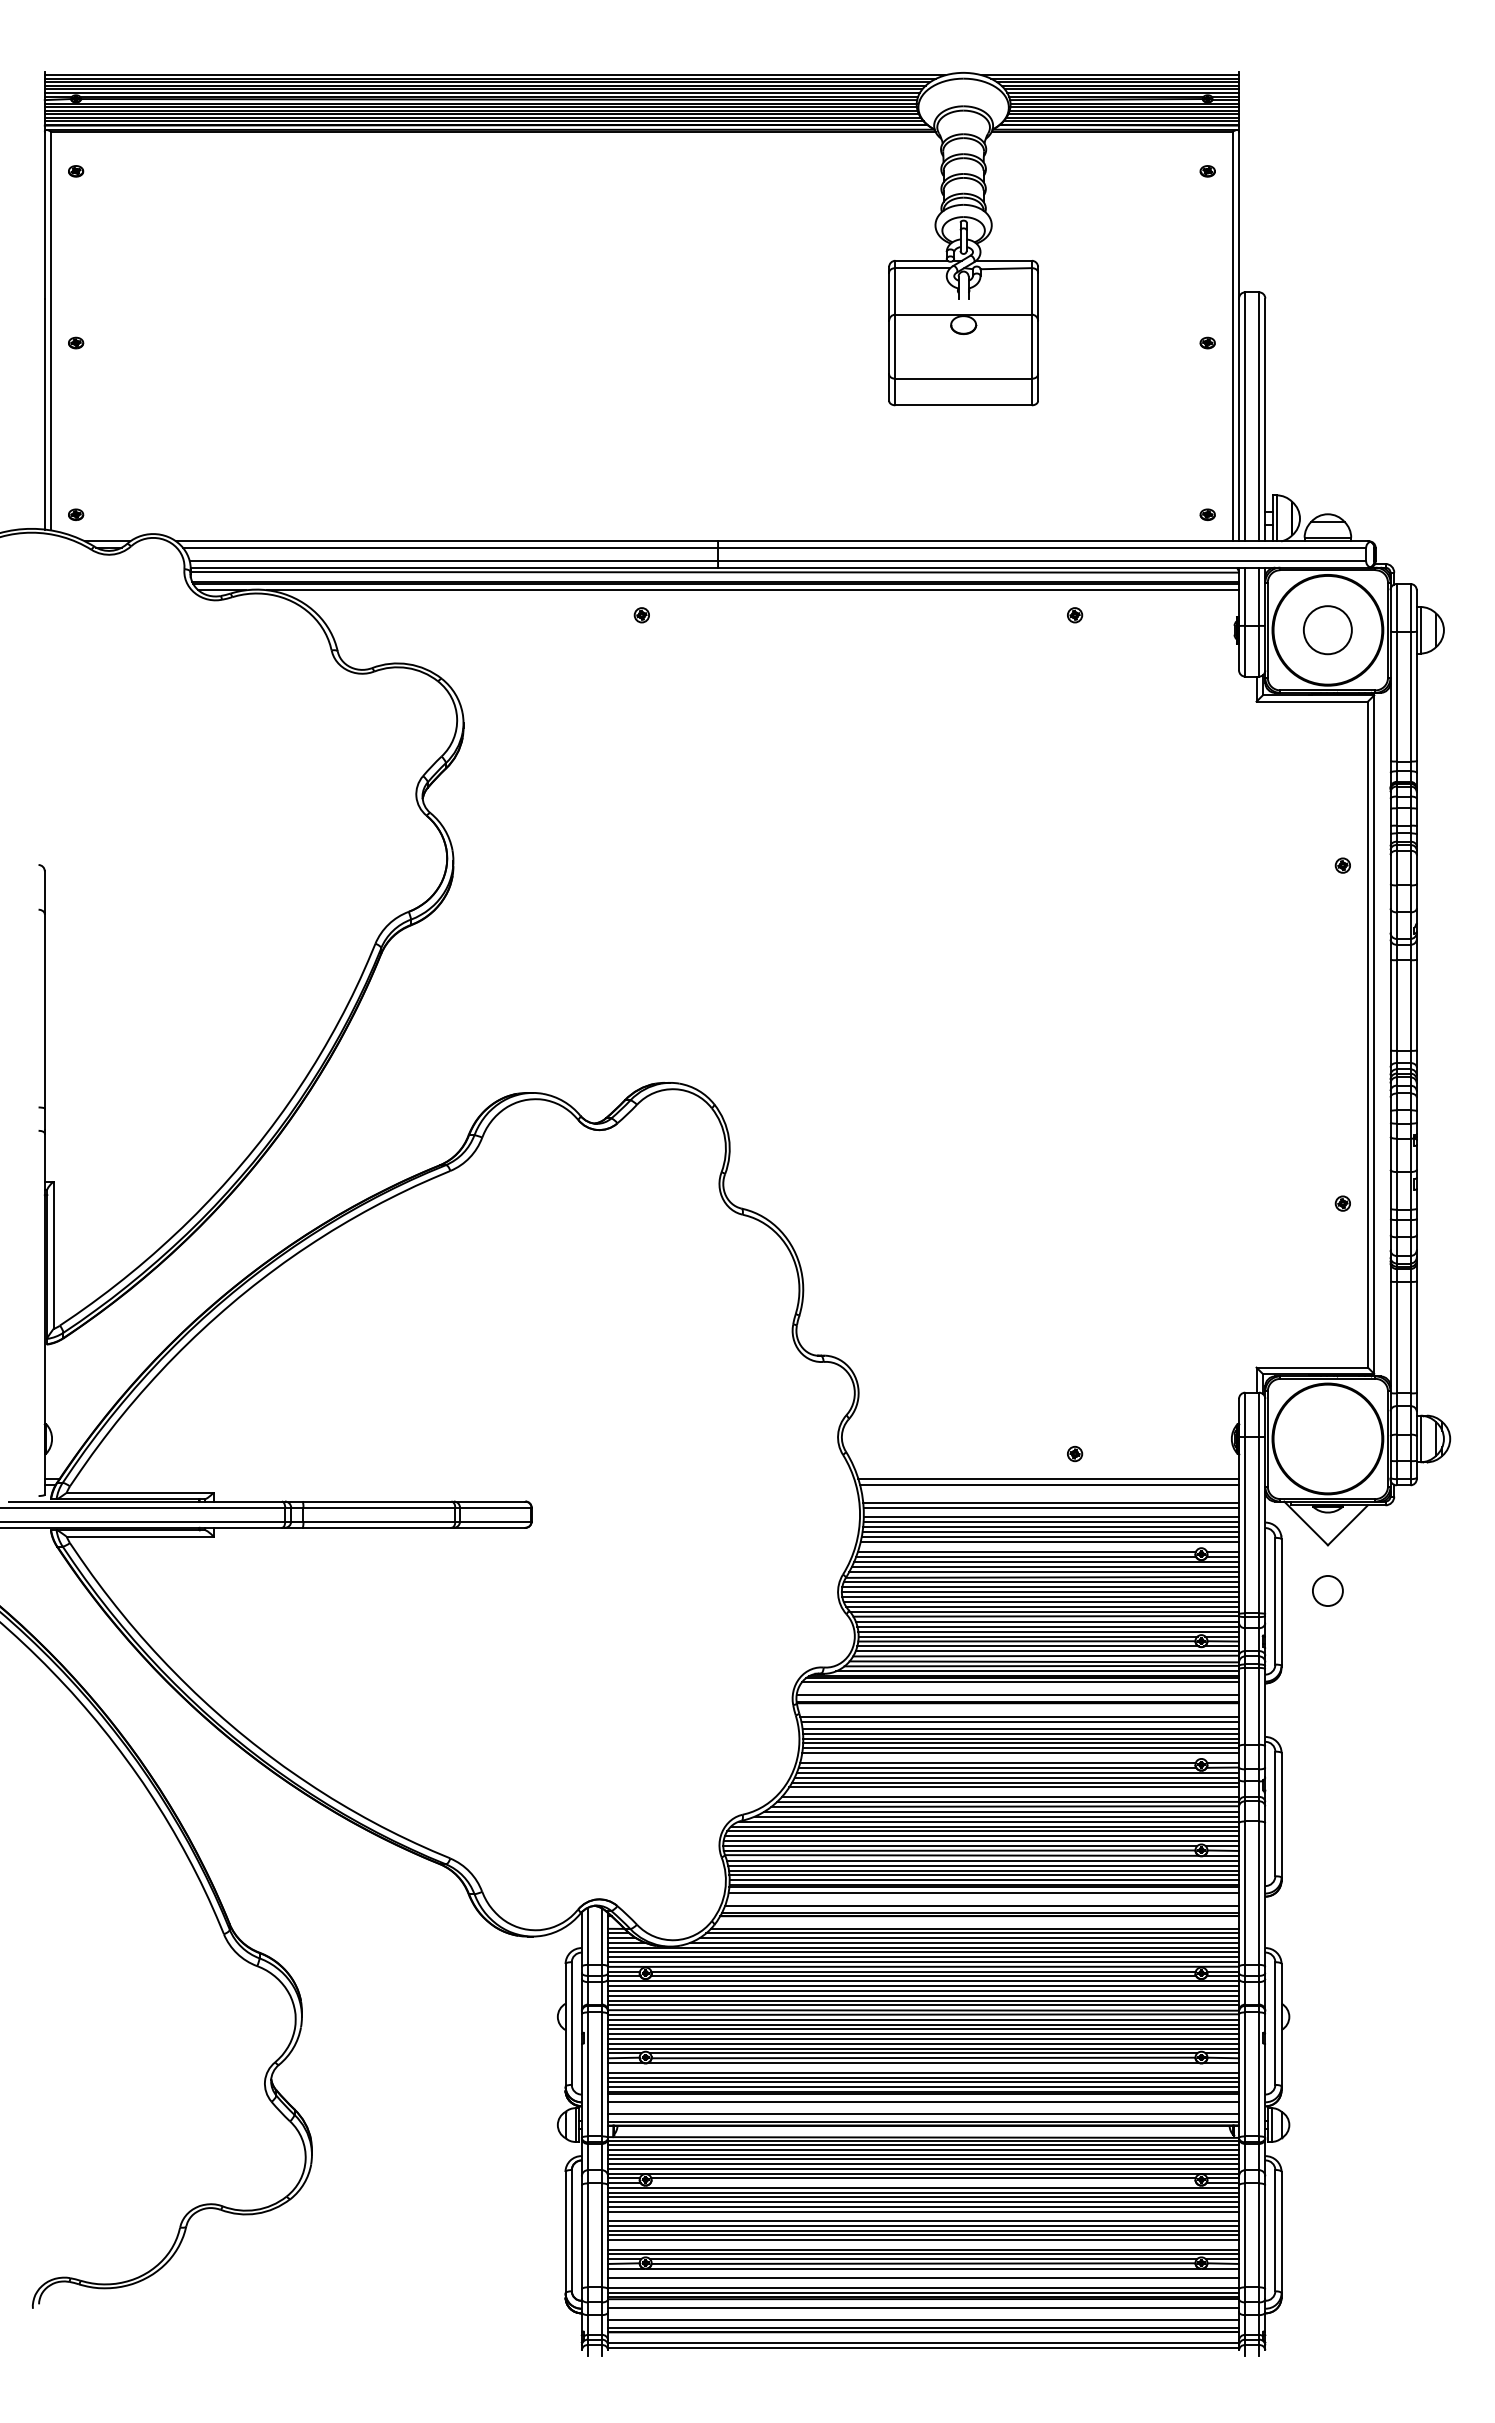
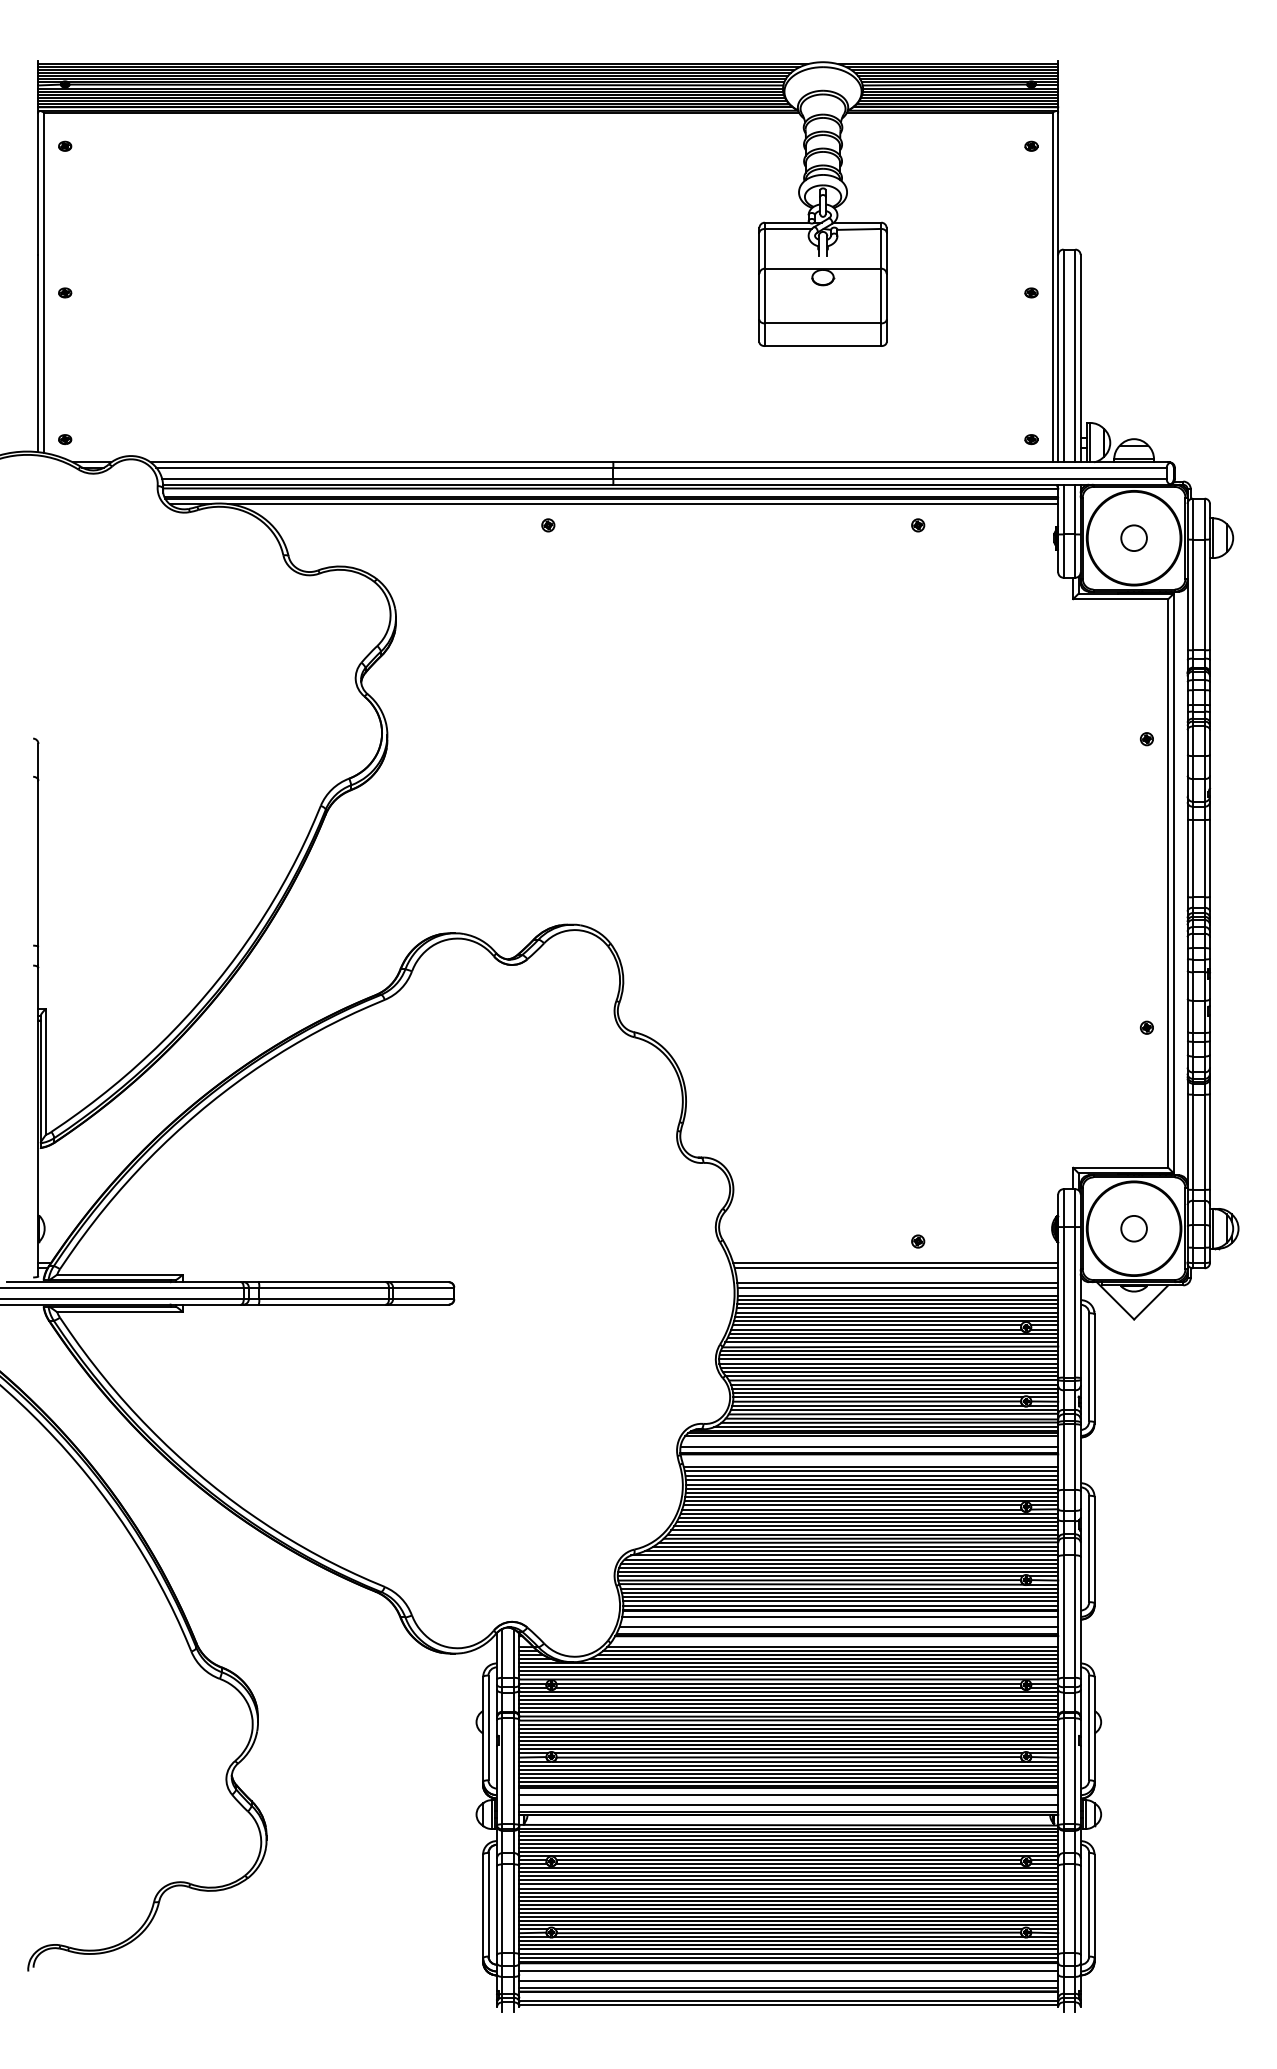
circle: (1327, 630) -> (1133, 538), size x0.62
line: (1049, 1547) -> (896, 1321), added
circle: (1327, 1590) -> (1133, 1228), moved
line: (1020, 1758) -> (871, 1501), added
line: (1012, 1792) -> (864, 1530), added
line: (923, 2067) -> (788, 1765), added
line: (923, 2183) -> (788, 1864), added
line: (923, 2216) -> (788, 1892), added
line: (923, 2244) -> (788, 1916), added
line: (923, 2273) -> (788, 1941), added
line: (923, 2283) -> (788, 1949), added

